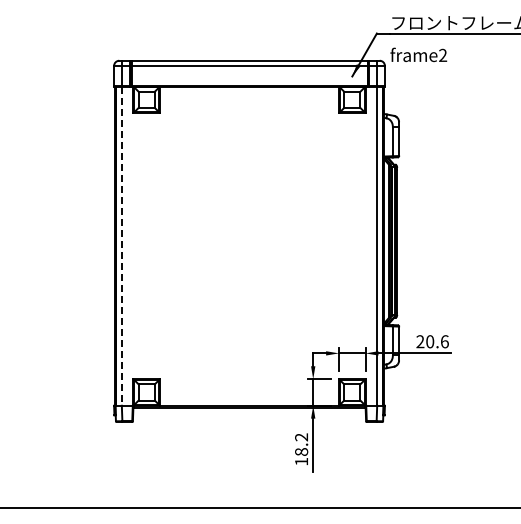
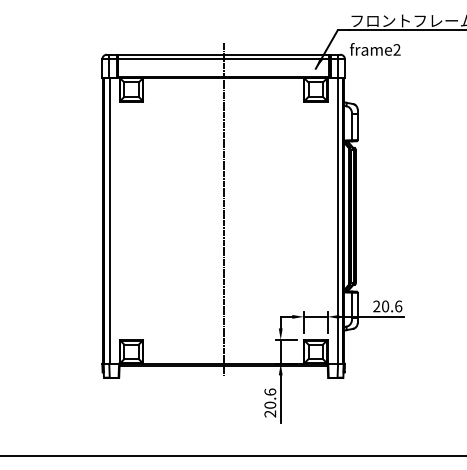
line: (249, 233) -> (223, 209), added
line: (122, 246) -> (109, 221), dashed -> solid
text: (301, 449) -> (270, 403), 18.2 -> 20.6

